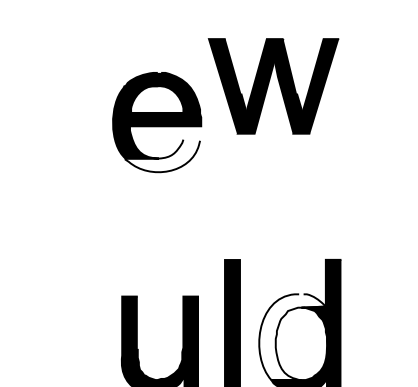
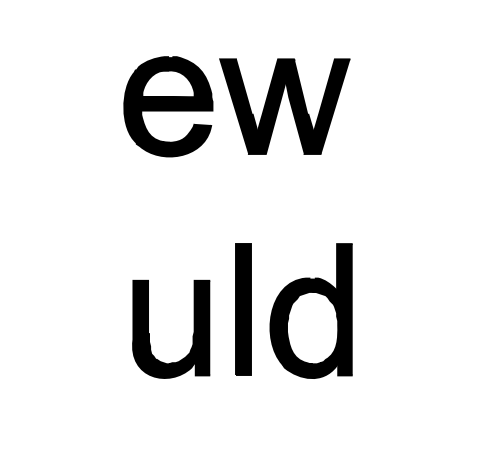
part: (273, 86) -> (284, 106), moved
fill: (162, 155) -> (173, 139), added
fill: (292, 337) -> (303, 321), added

